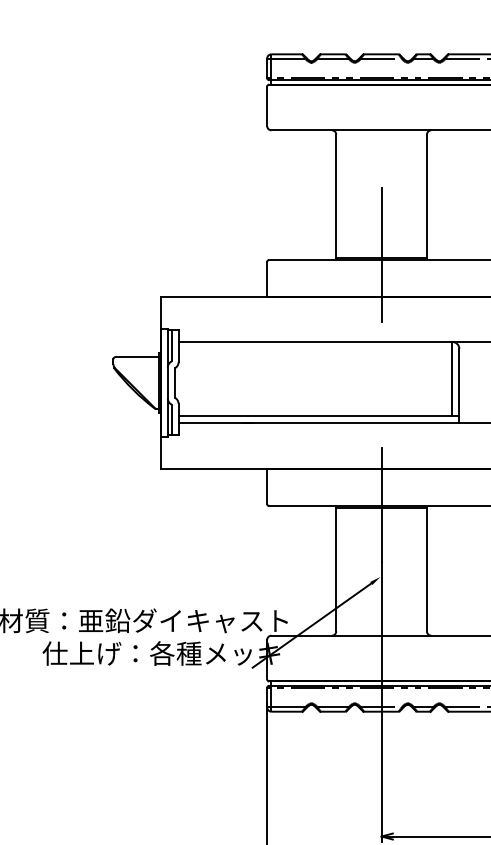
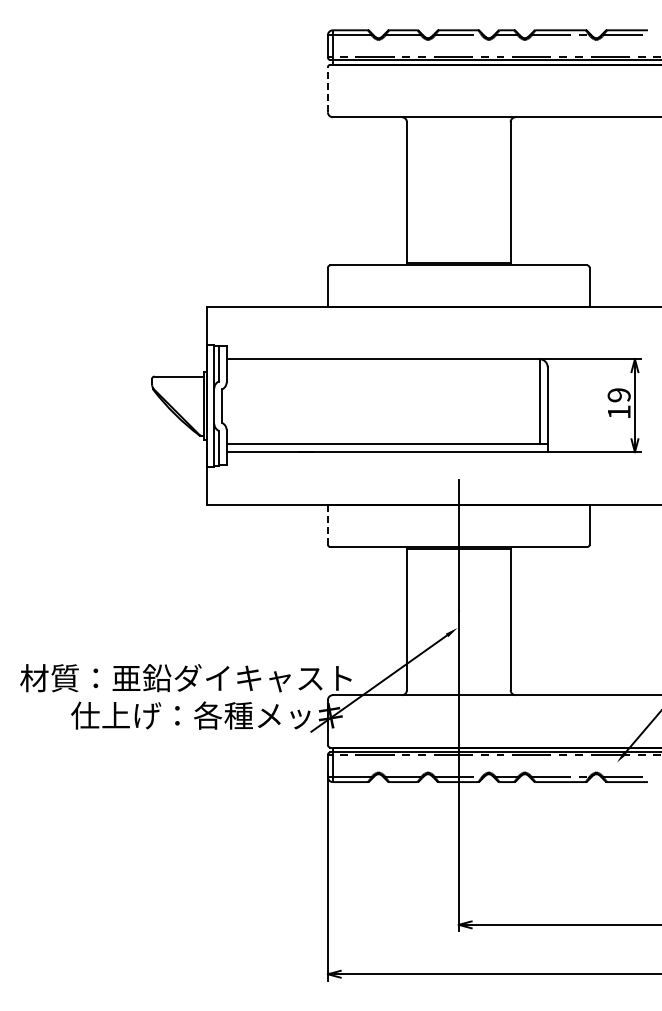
line: (266, 106) -> (327, 89), solid -> dashed
line: (381, 254) -> (458, 259), removed
line: (266, 486) -> (327, 524), solid -> dashed

